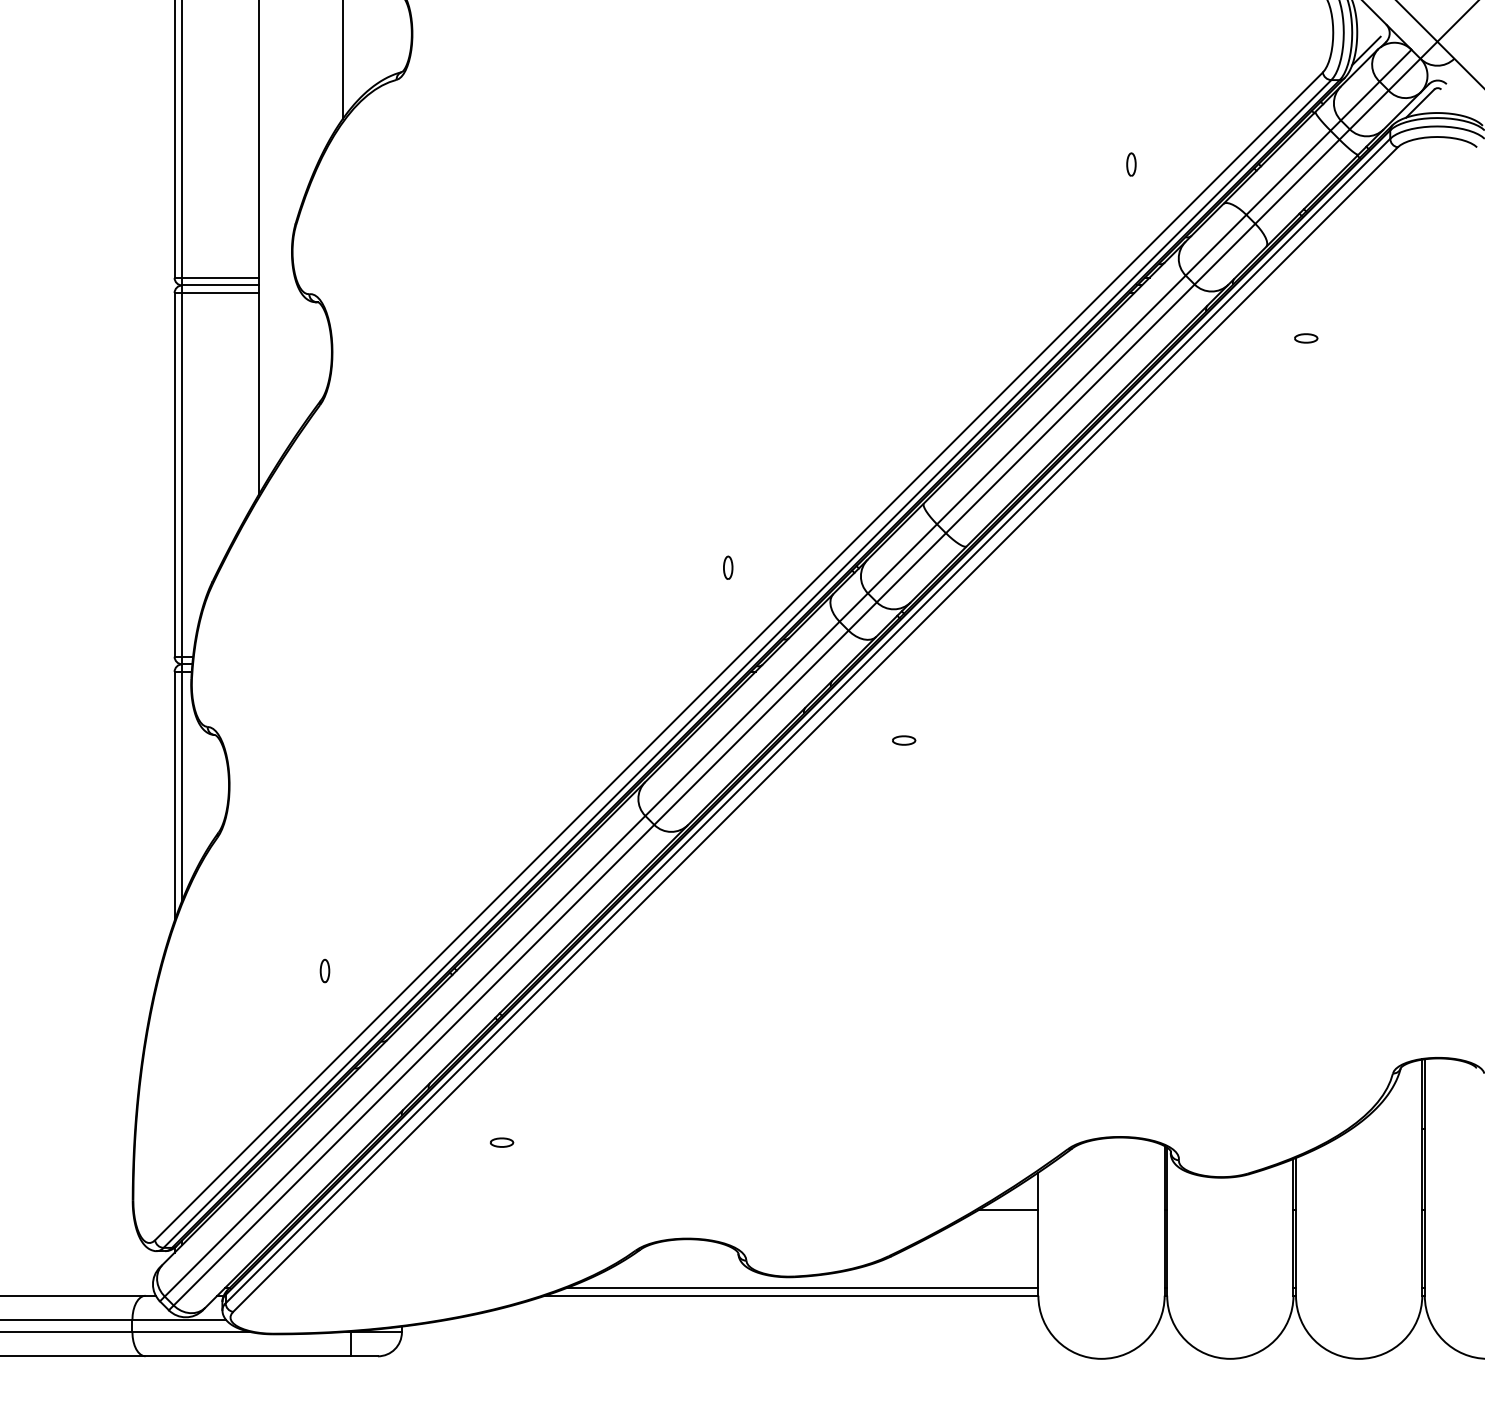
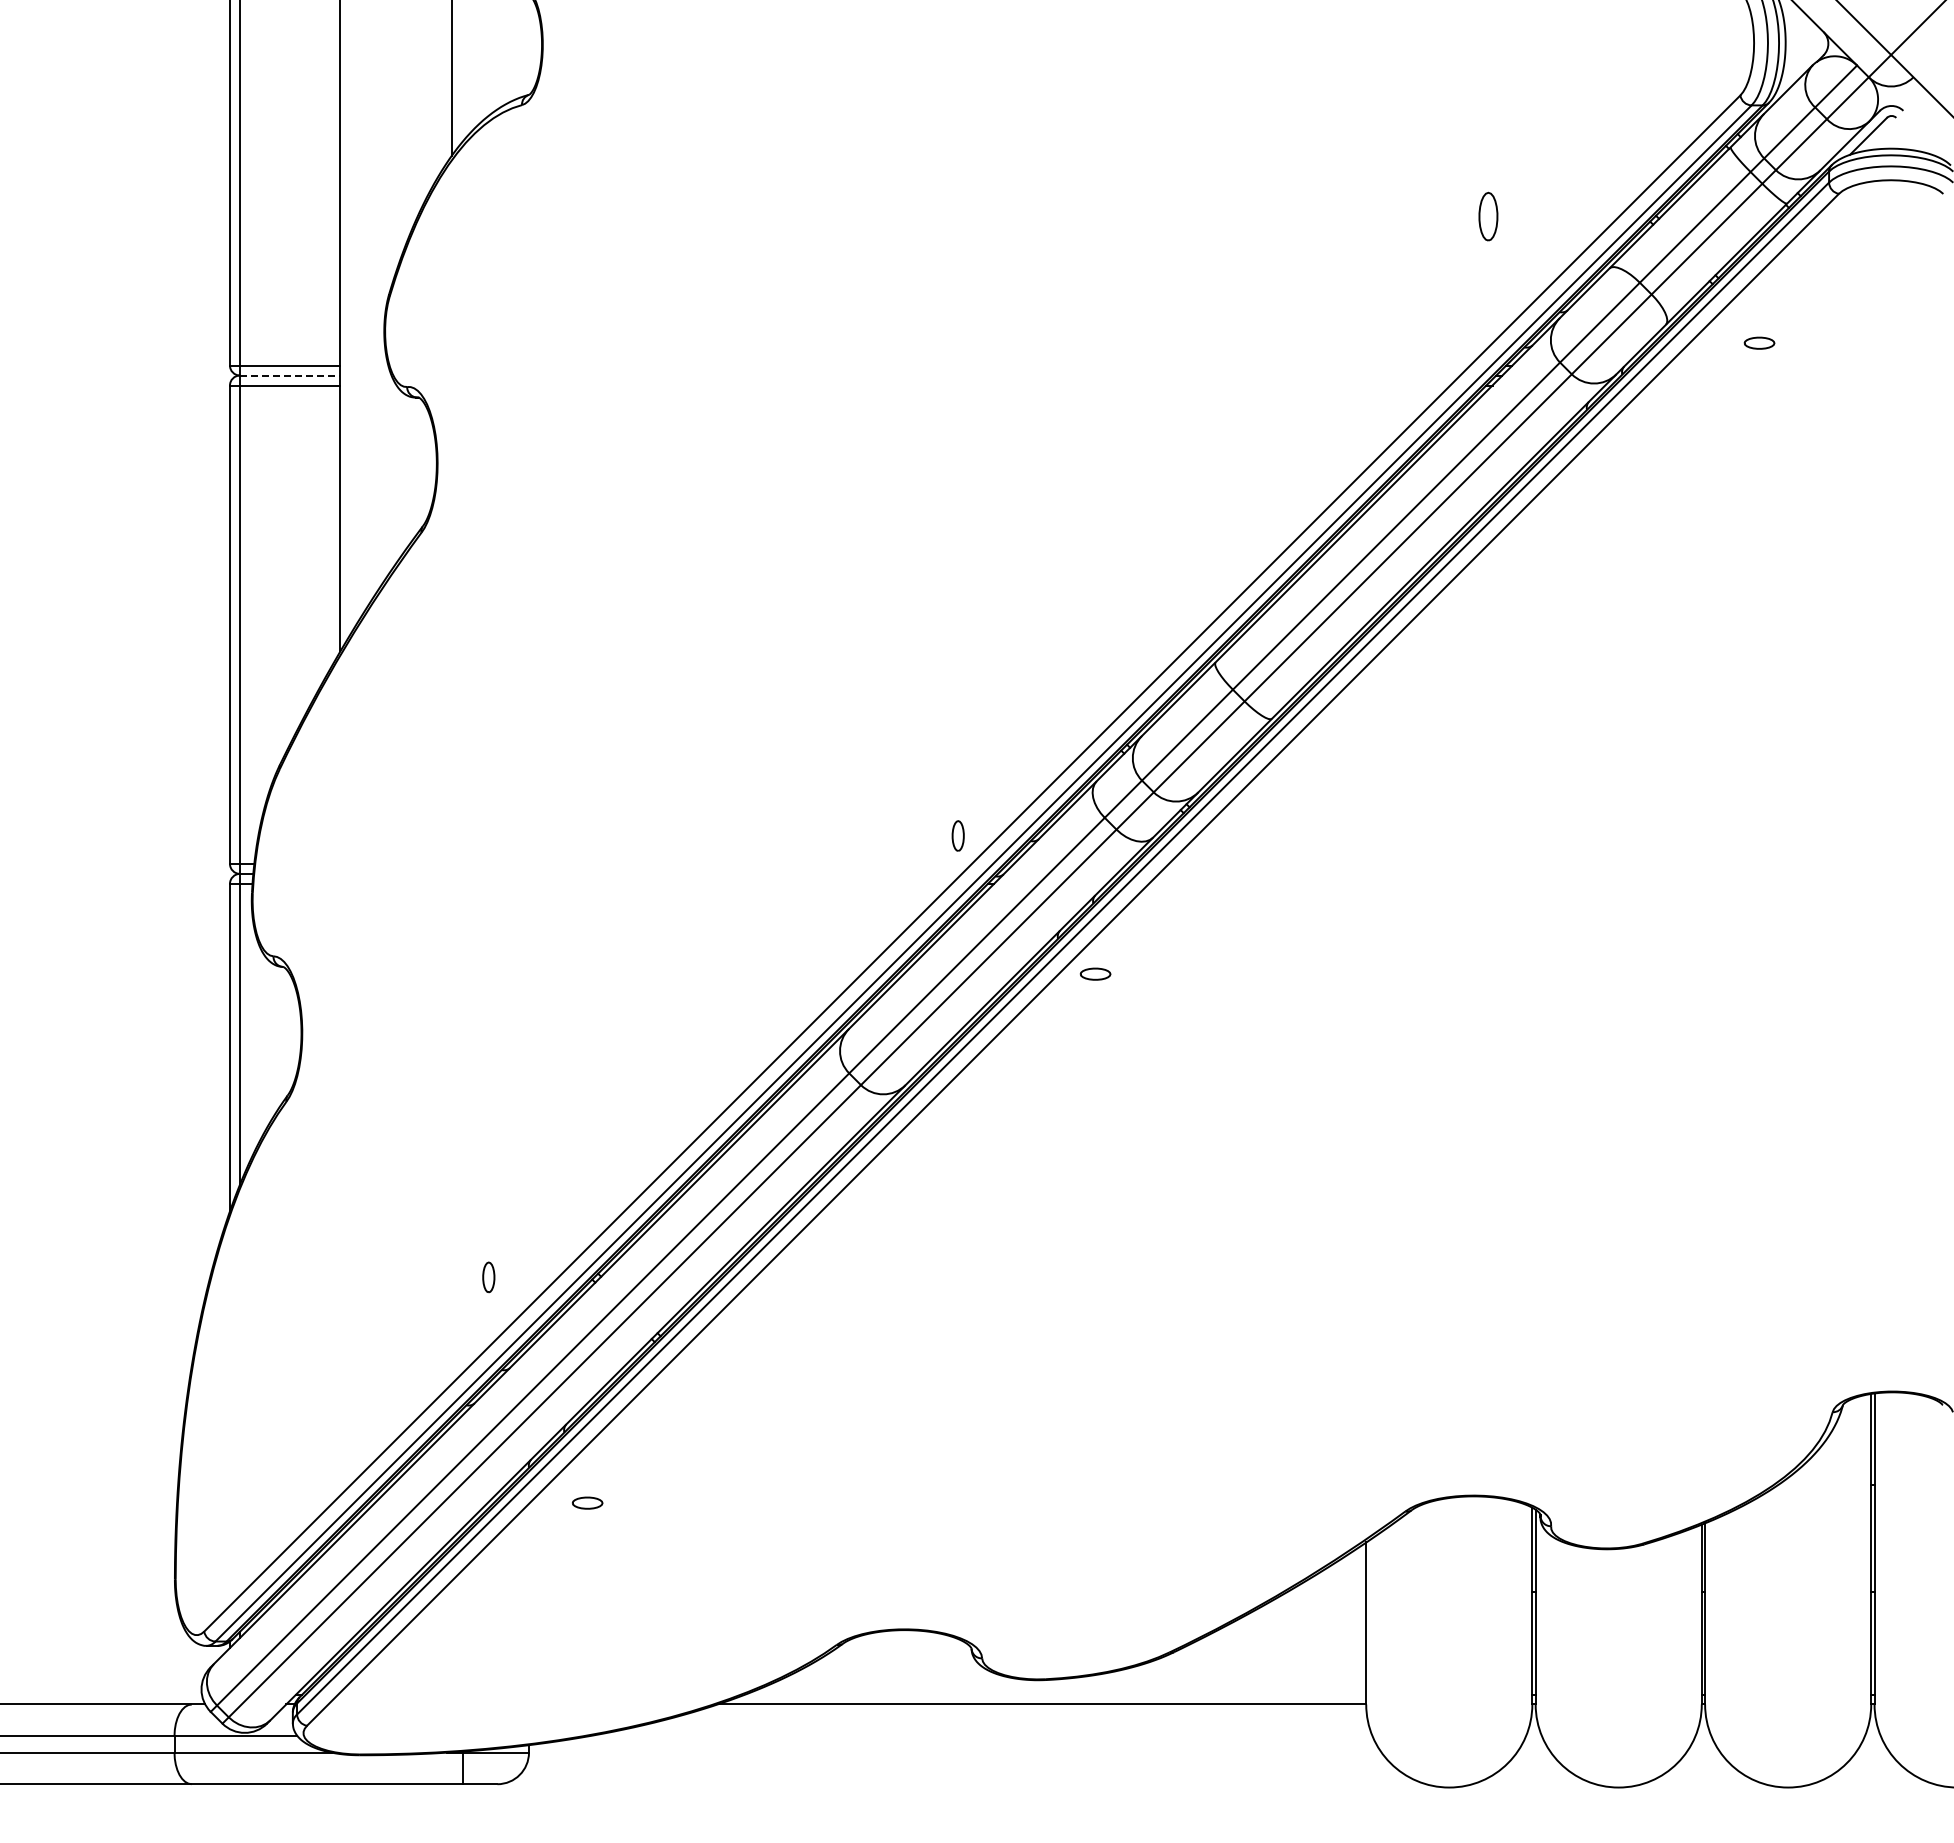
line: (1366, 51) -> (1797, 67), removed
part: (1131, 164) -> (1488, 216), size x1.6
line: (220, 285) -> (290, 375), solid -> dashed
part: (1306, 337) -> (1759, 342), moved
part: (727, 567) -> (957, 835), moved
part: (904, 740) -> (1095, 973), moved
part: (324, 971) -> (488, 1277), moved
part: (501, 1142) -> (587, 1502), moved
line: (1008, 1209) -> (1327, 1591), removed
line: (802, 1288) -> (1055, 1694), removed

